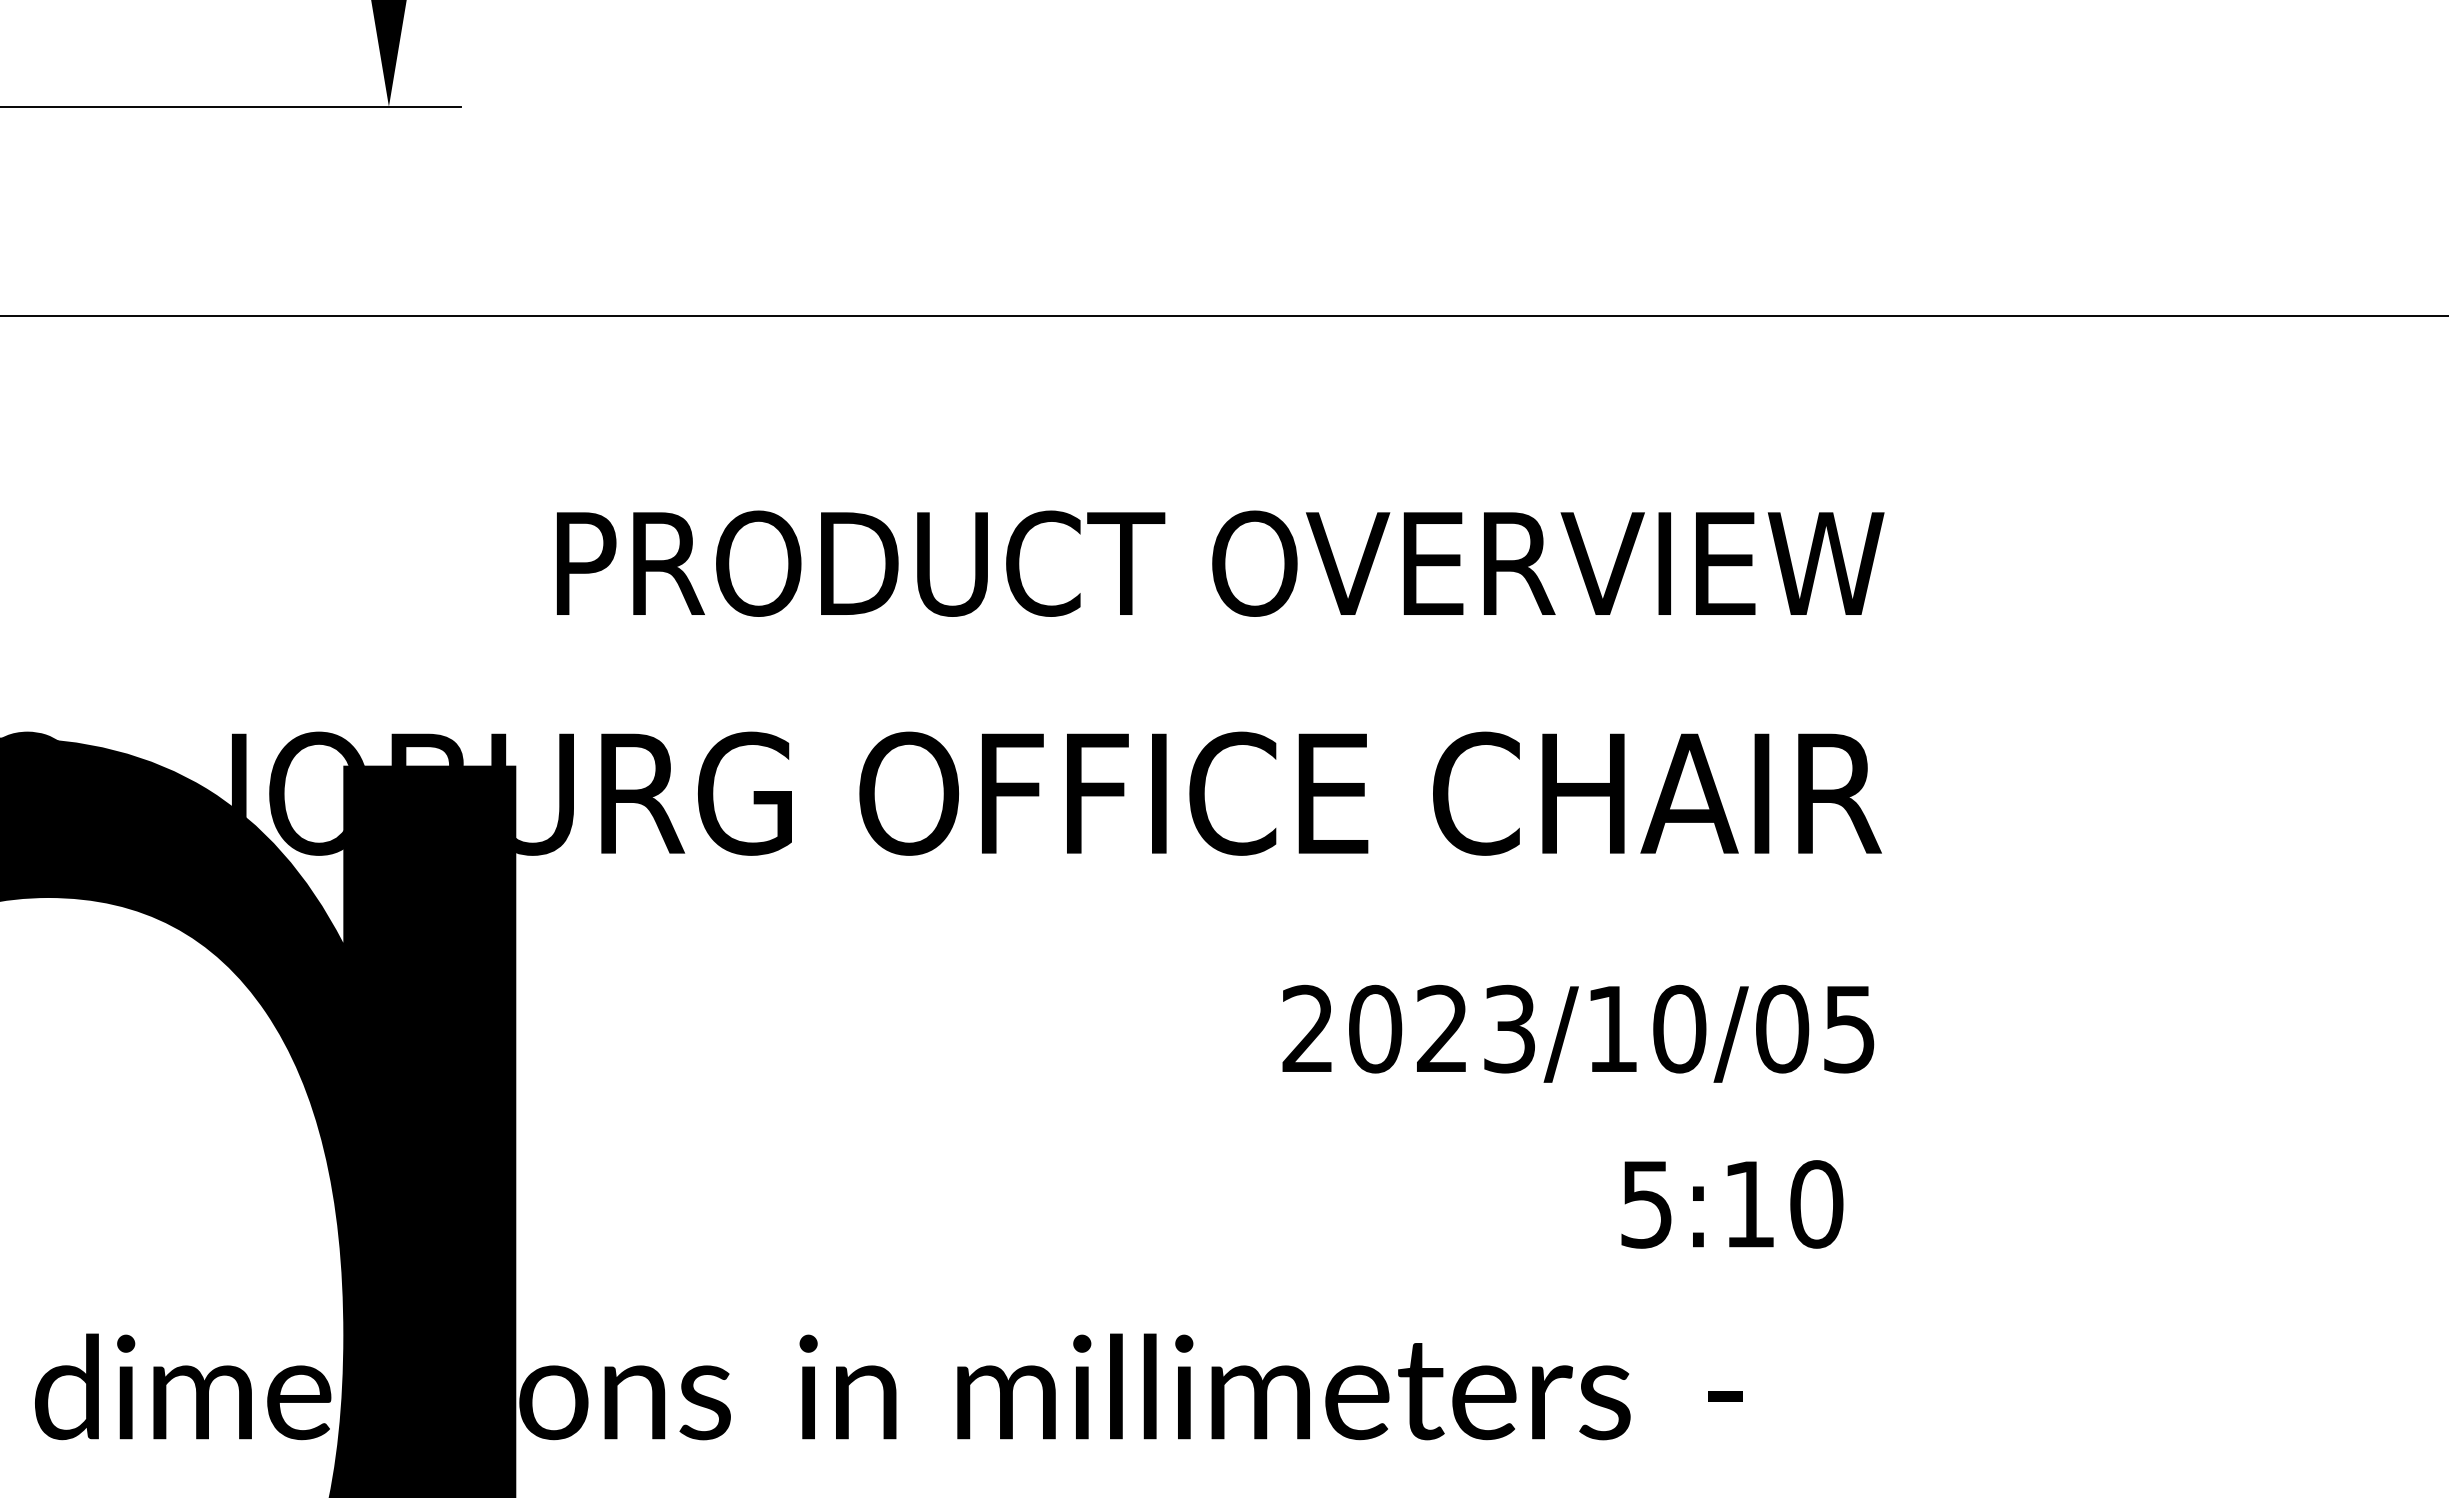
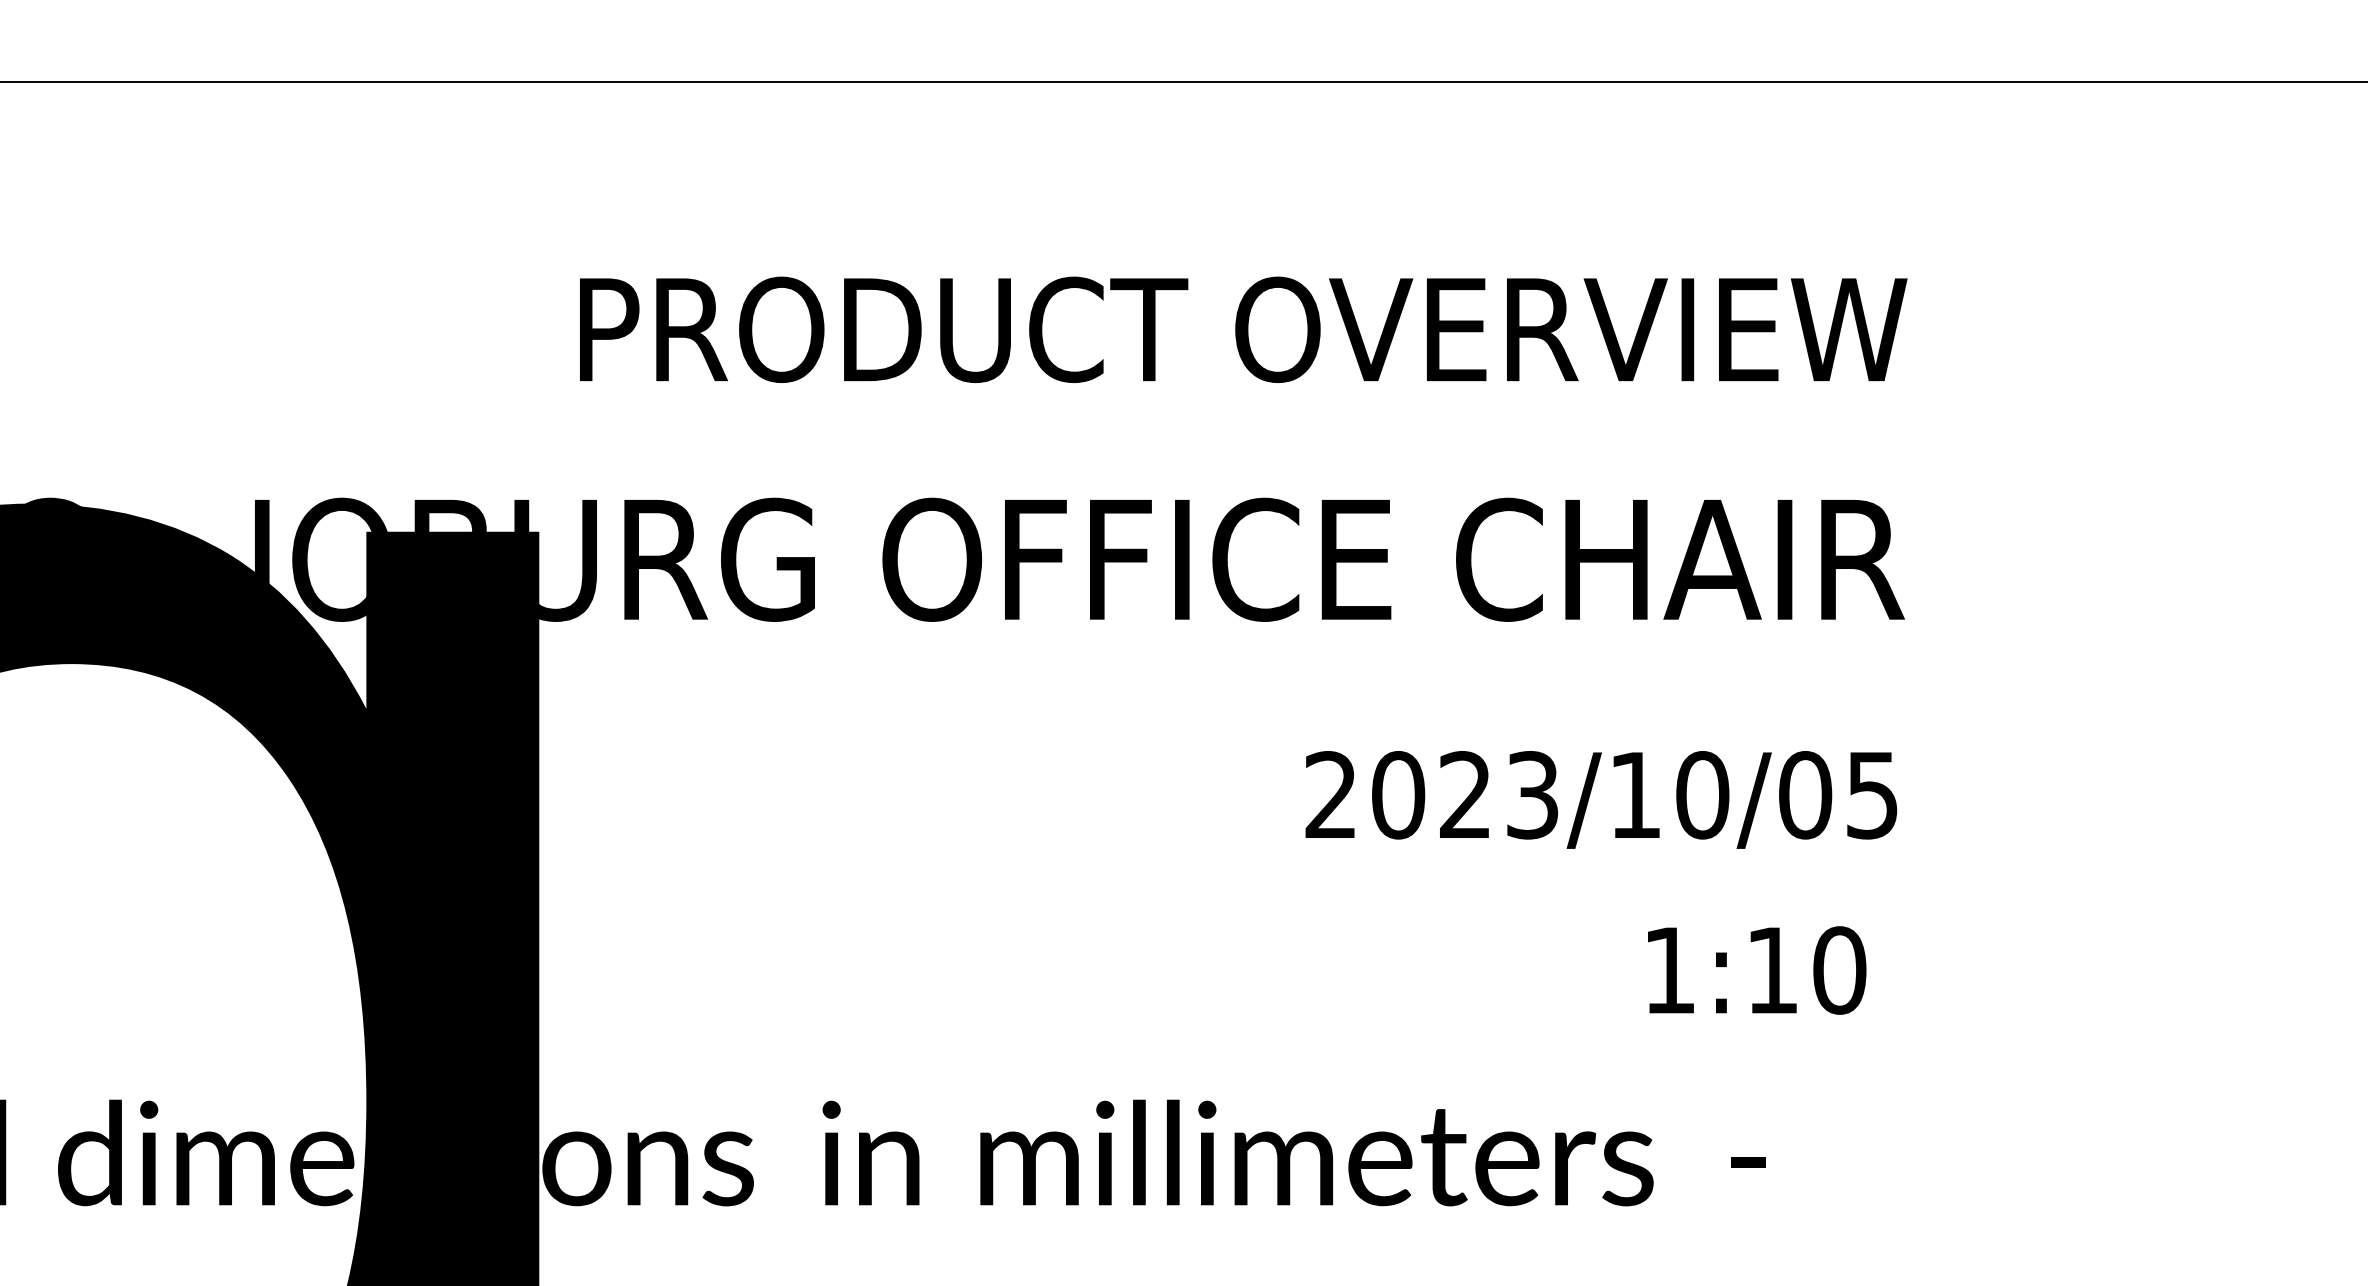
text: (1646, 1204) -> (1669, 970), 5:10 -> 1:10

